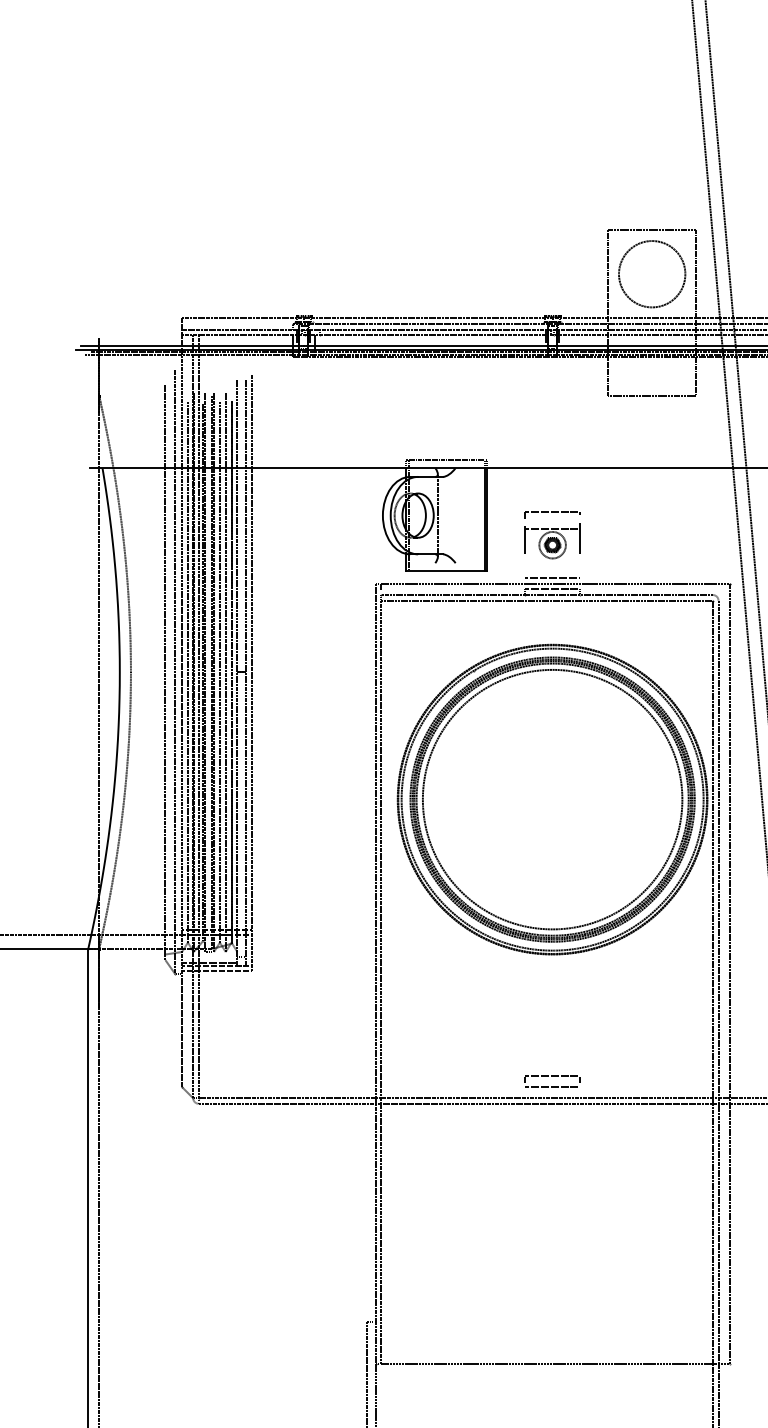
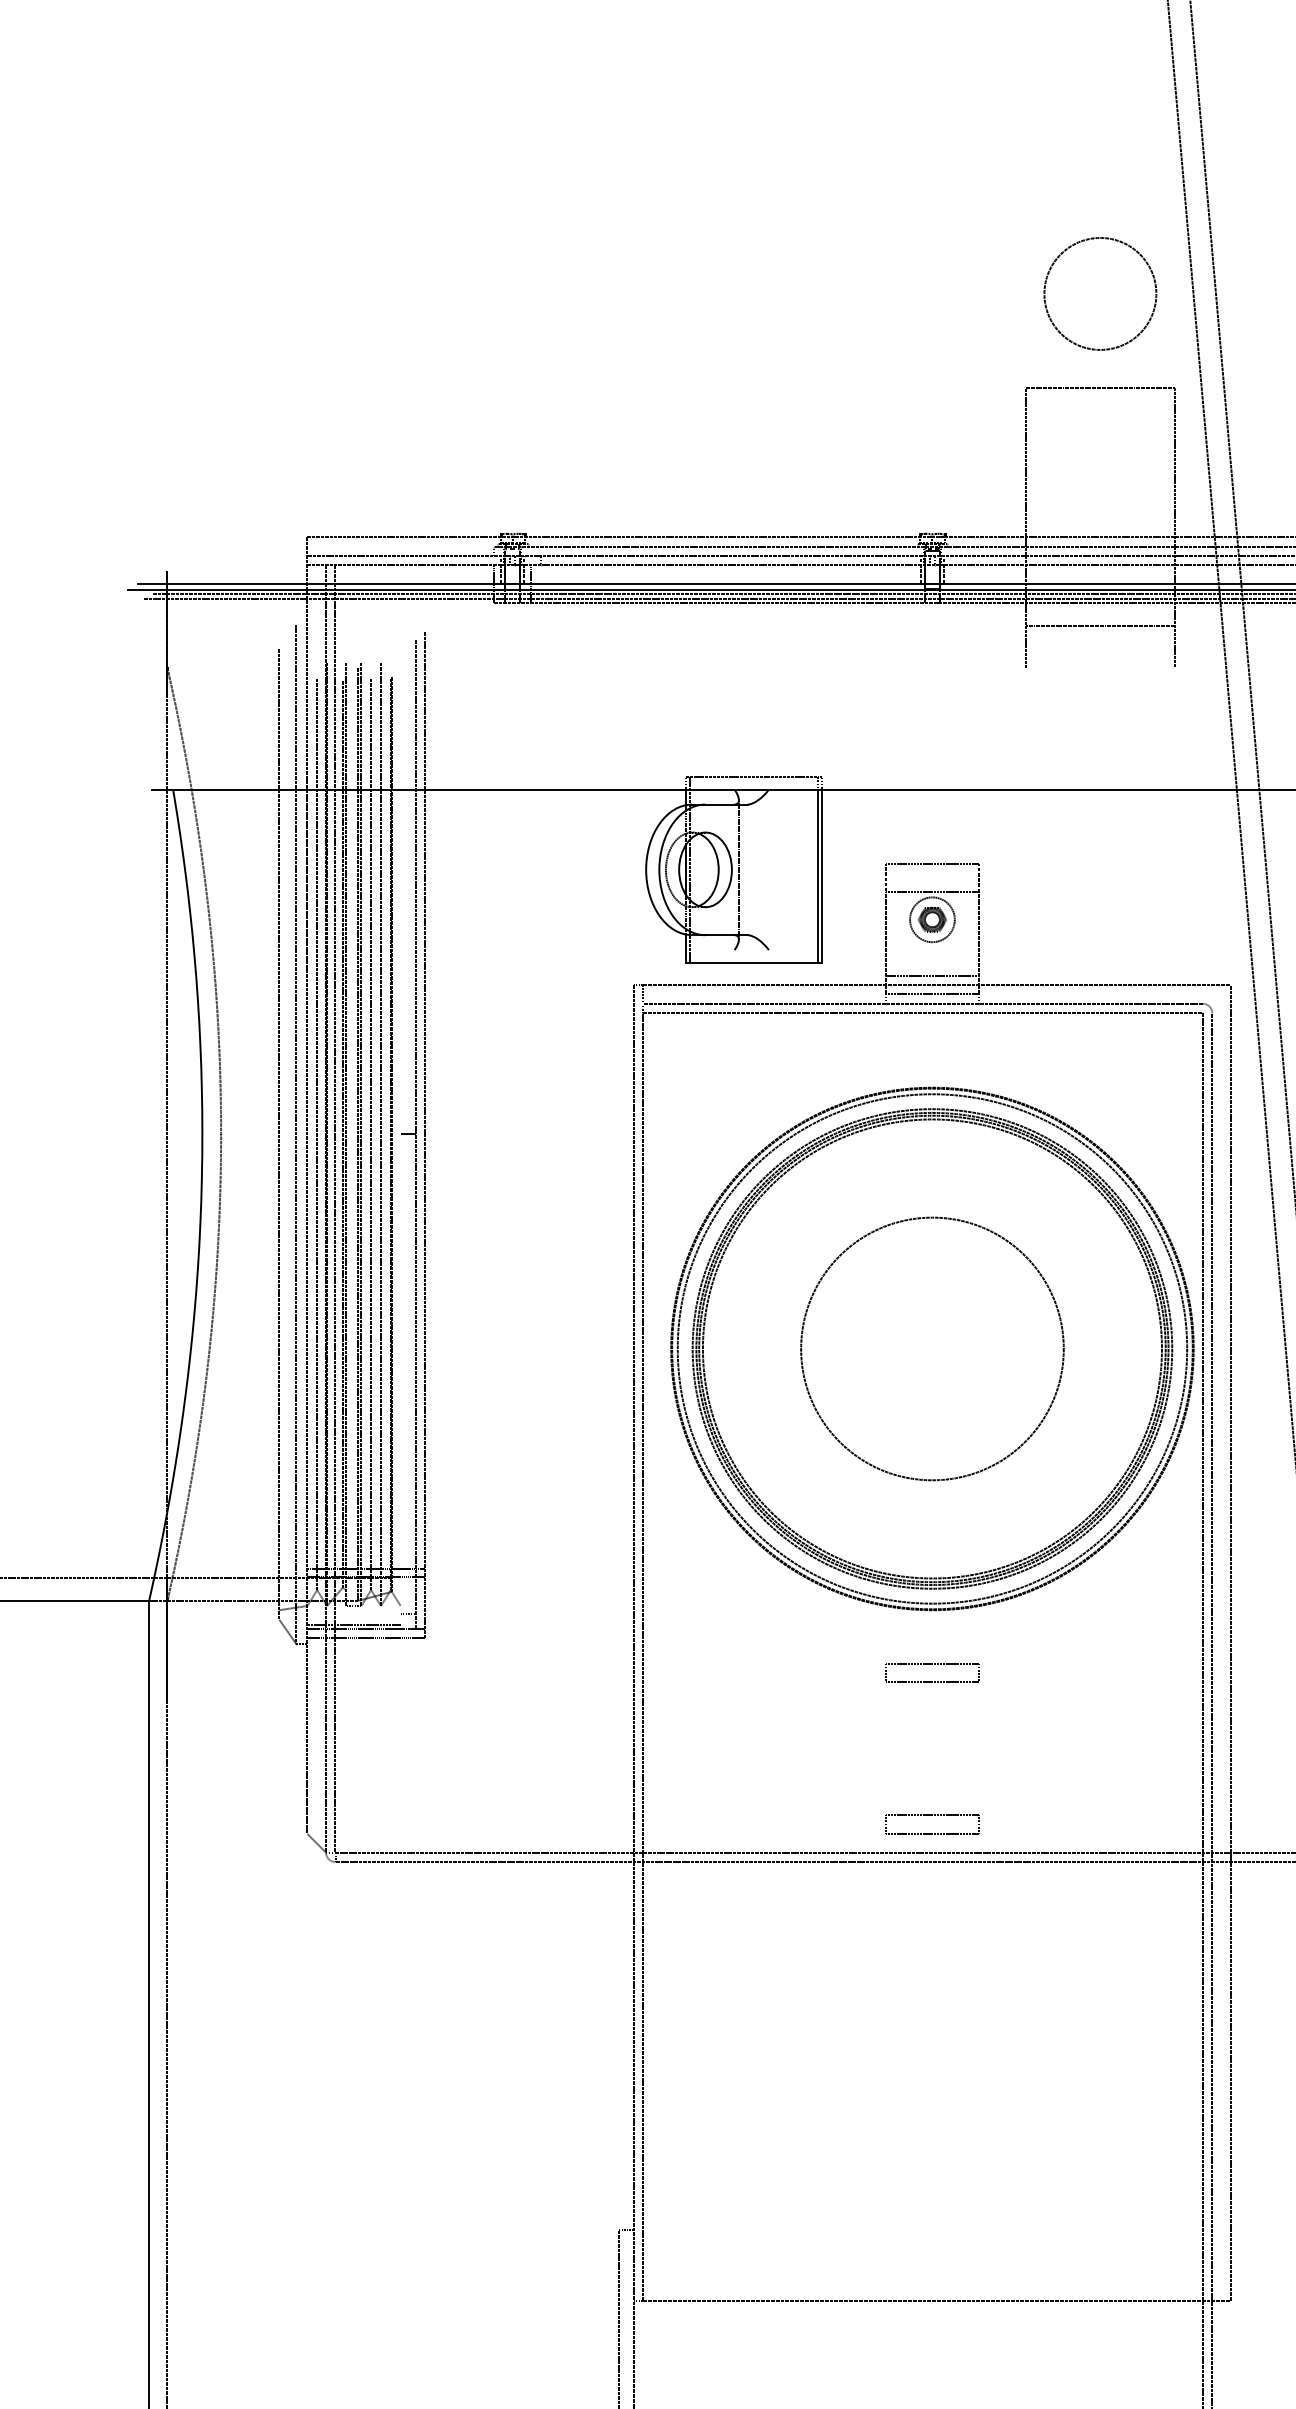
circle: (652, 274) -> (1100, 294), moved
line: (651, 395) -> (1099, 625), moved
line: (237, 672) -> (400, 1134), removed
circle: (552, 799) -> (932, 1348), size x0.6
part: (552, 991) -> (932, 1672), added

